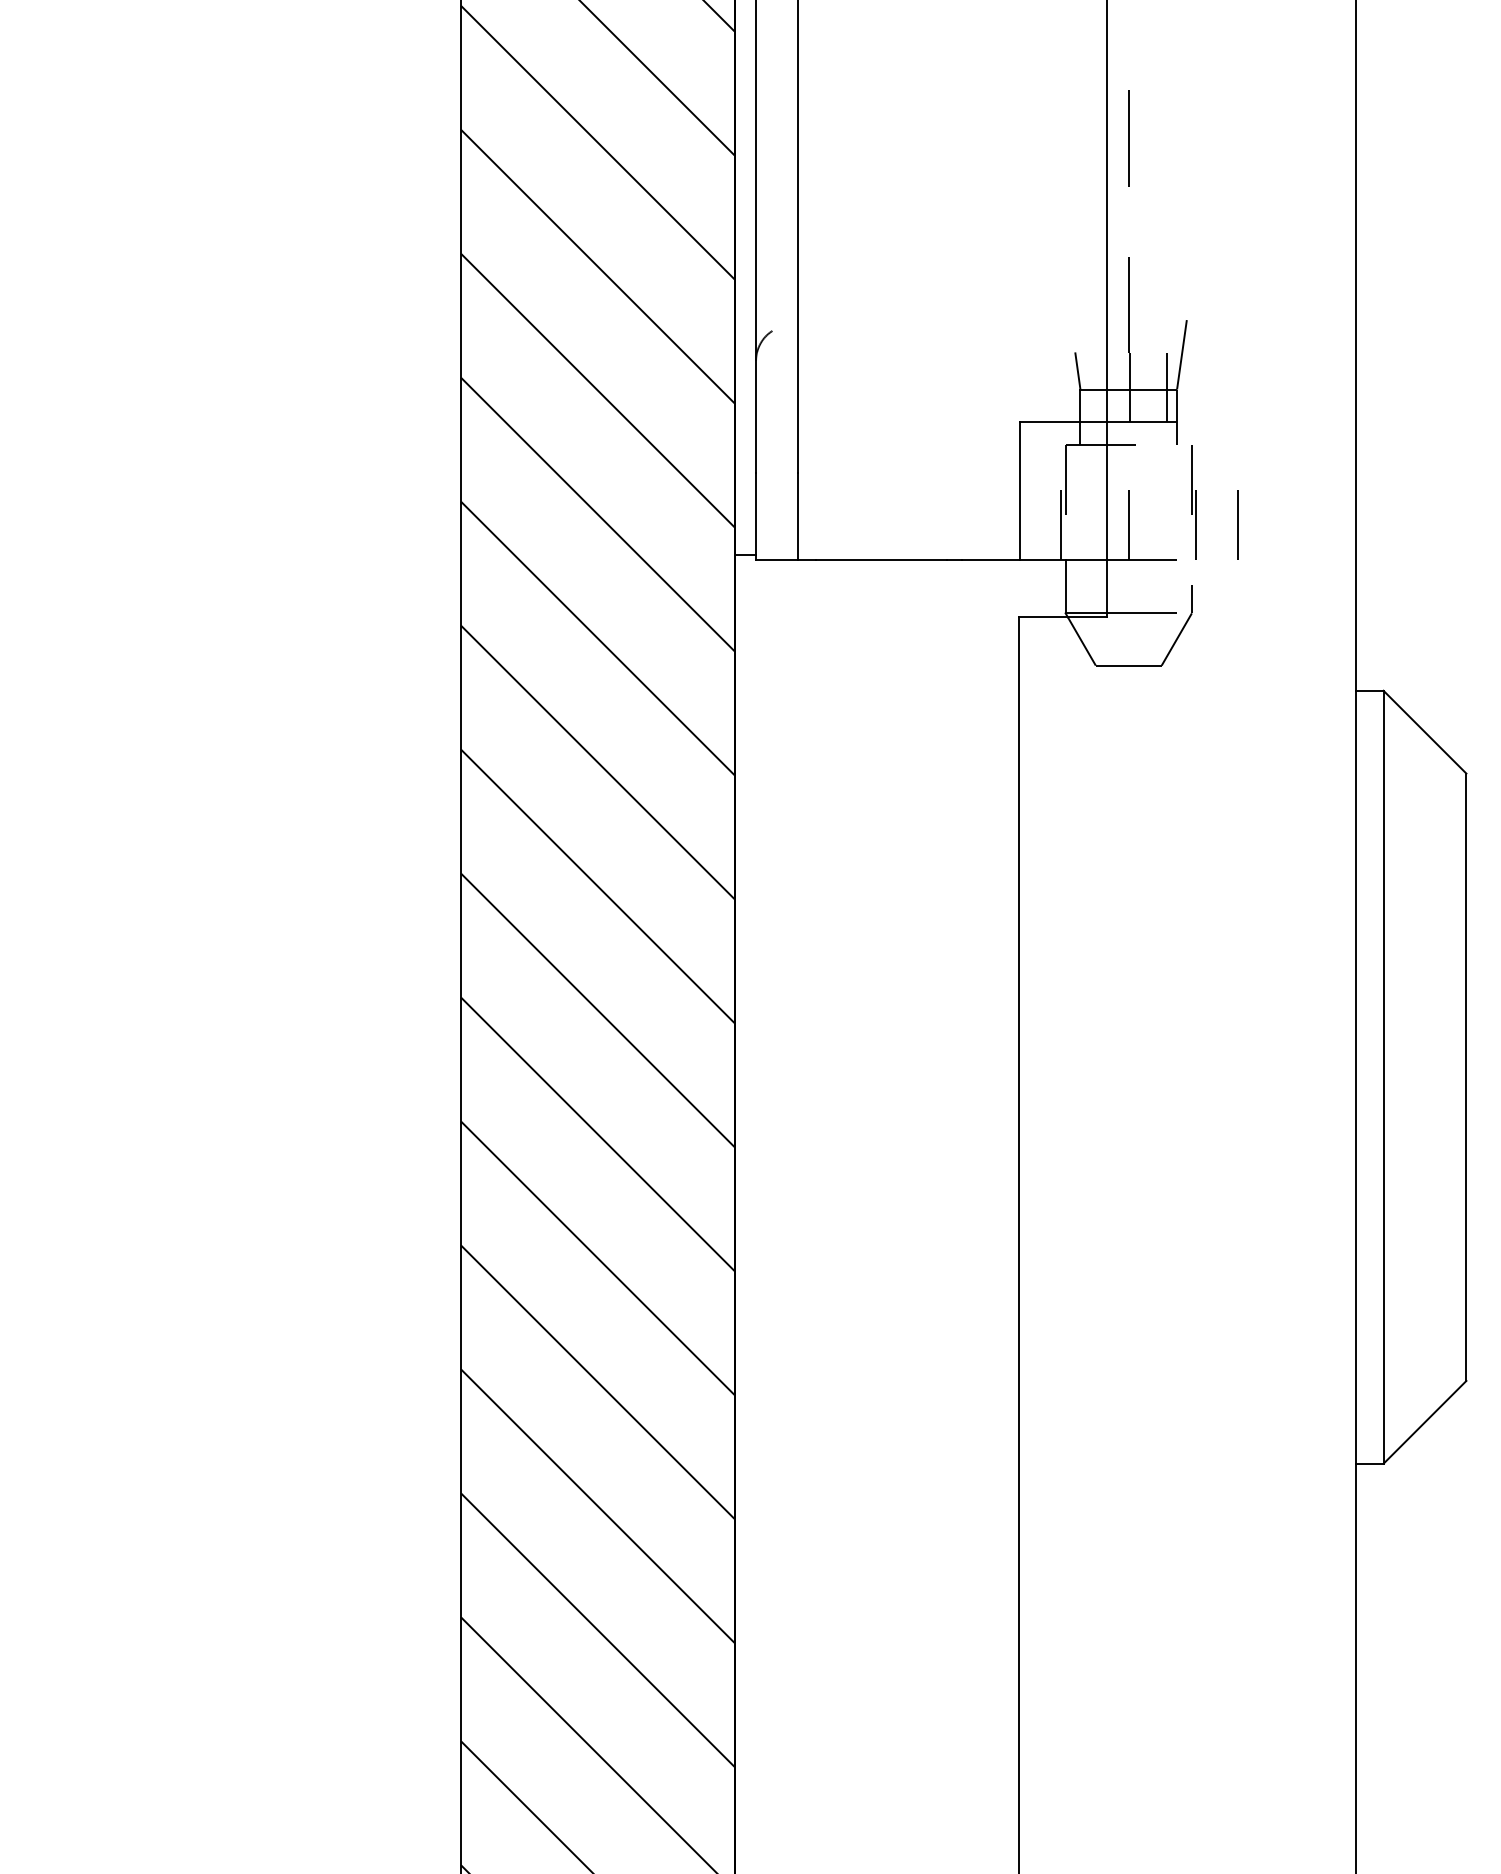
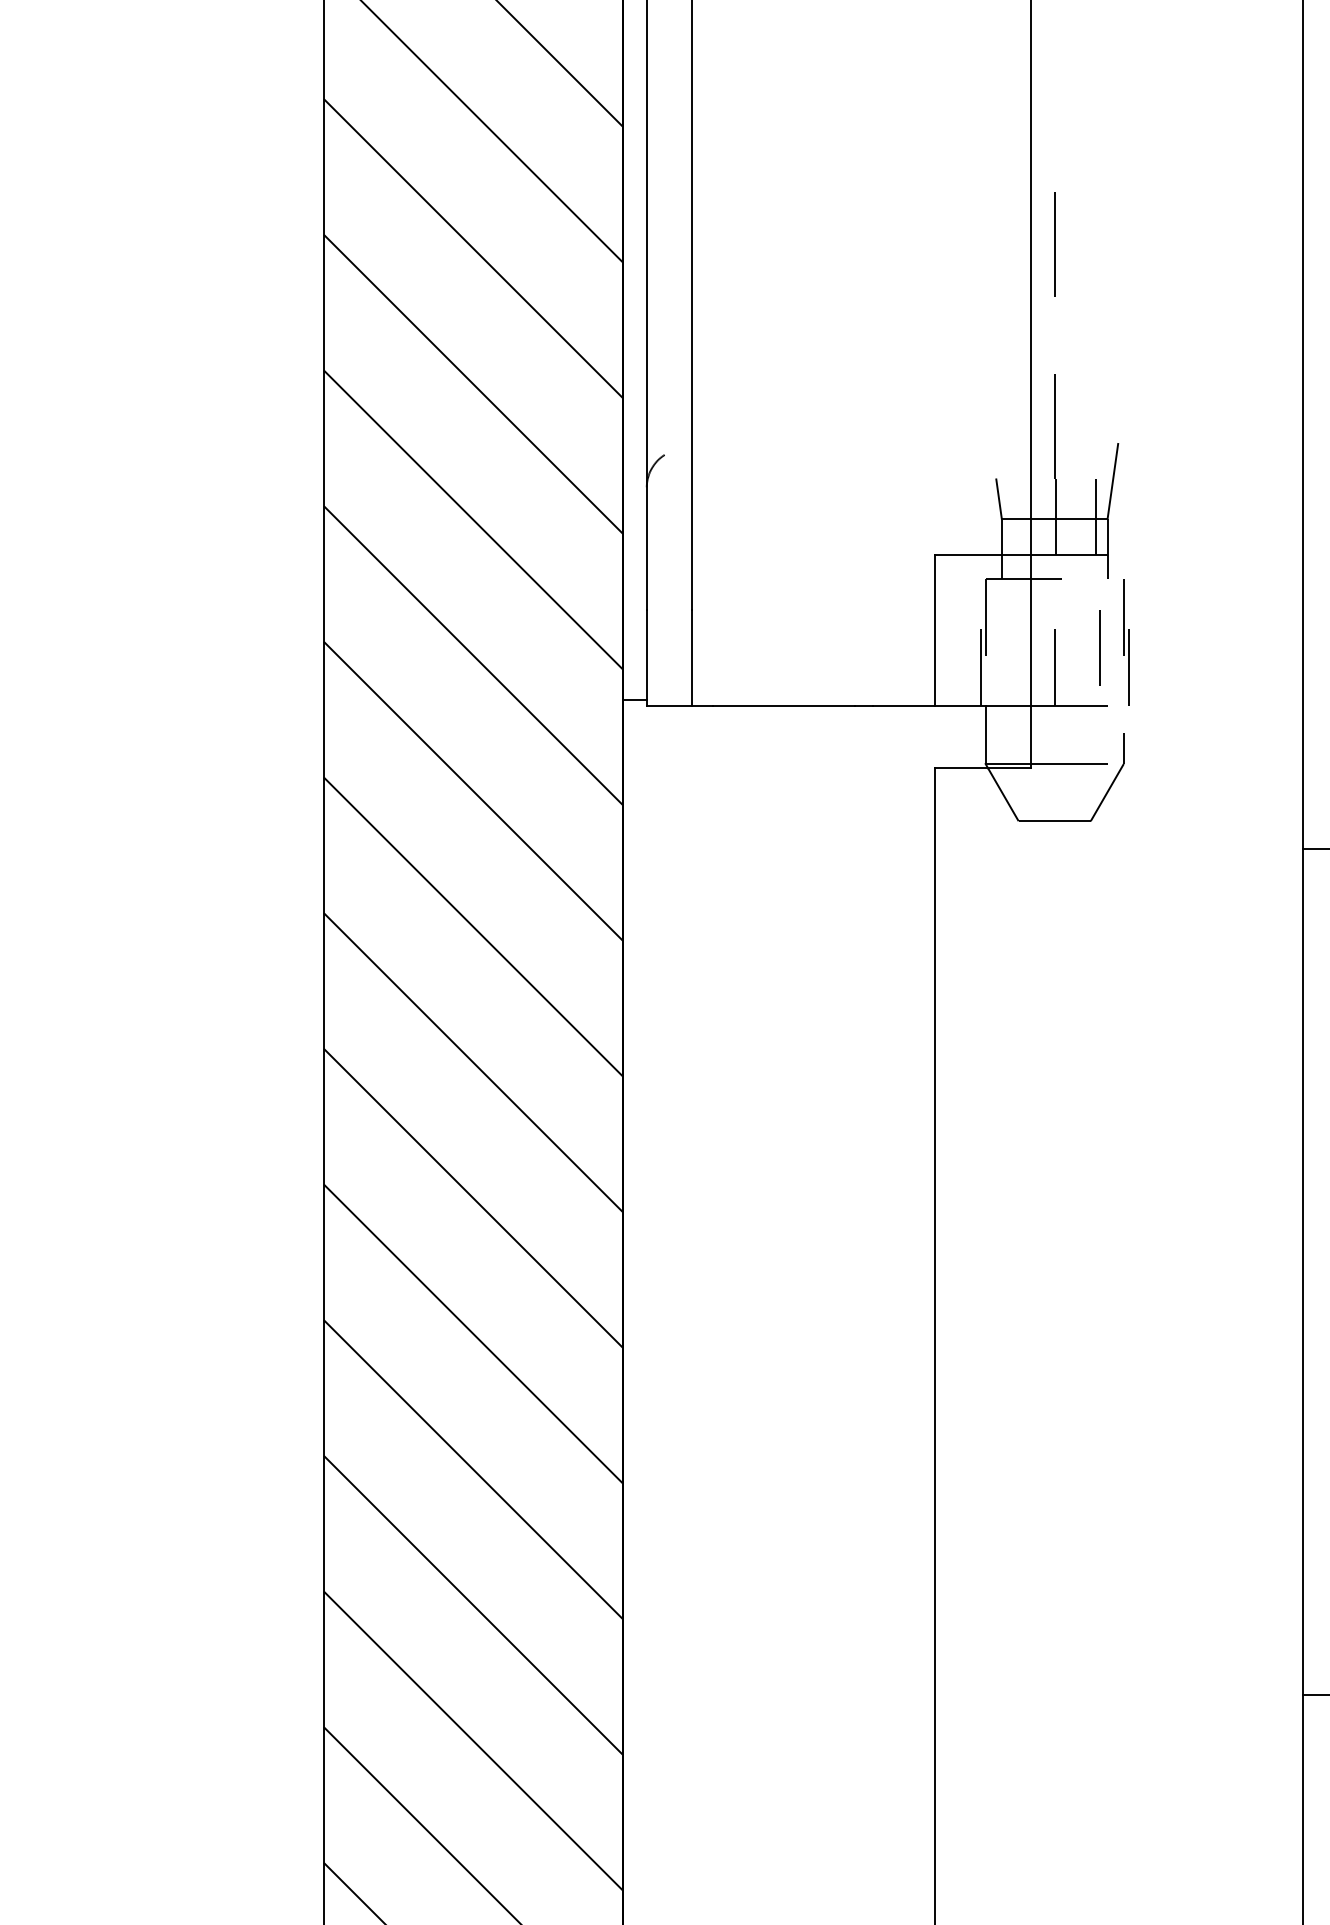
line: (1237, 524) -> (1099, 647), moved

